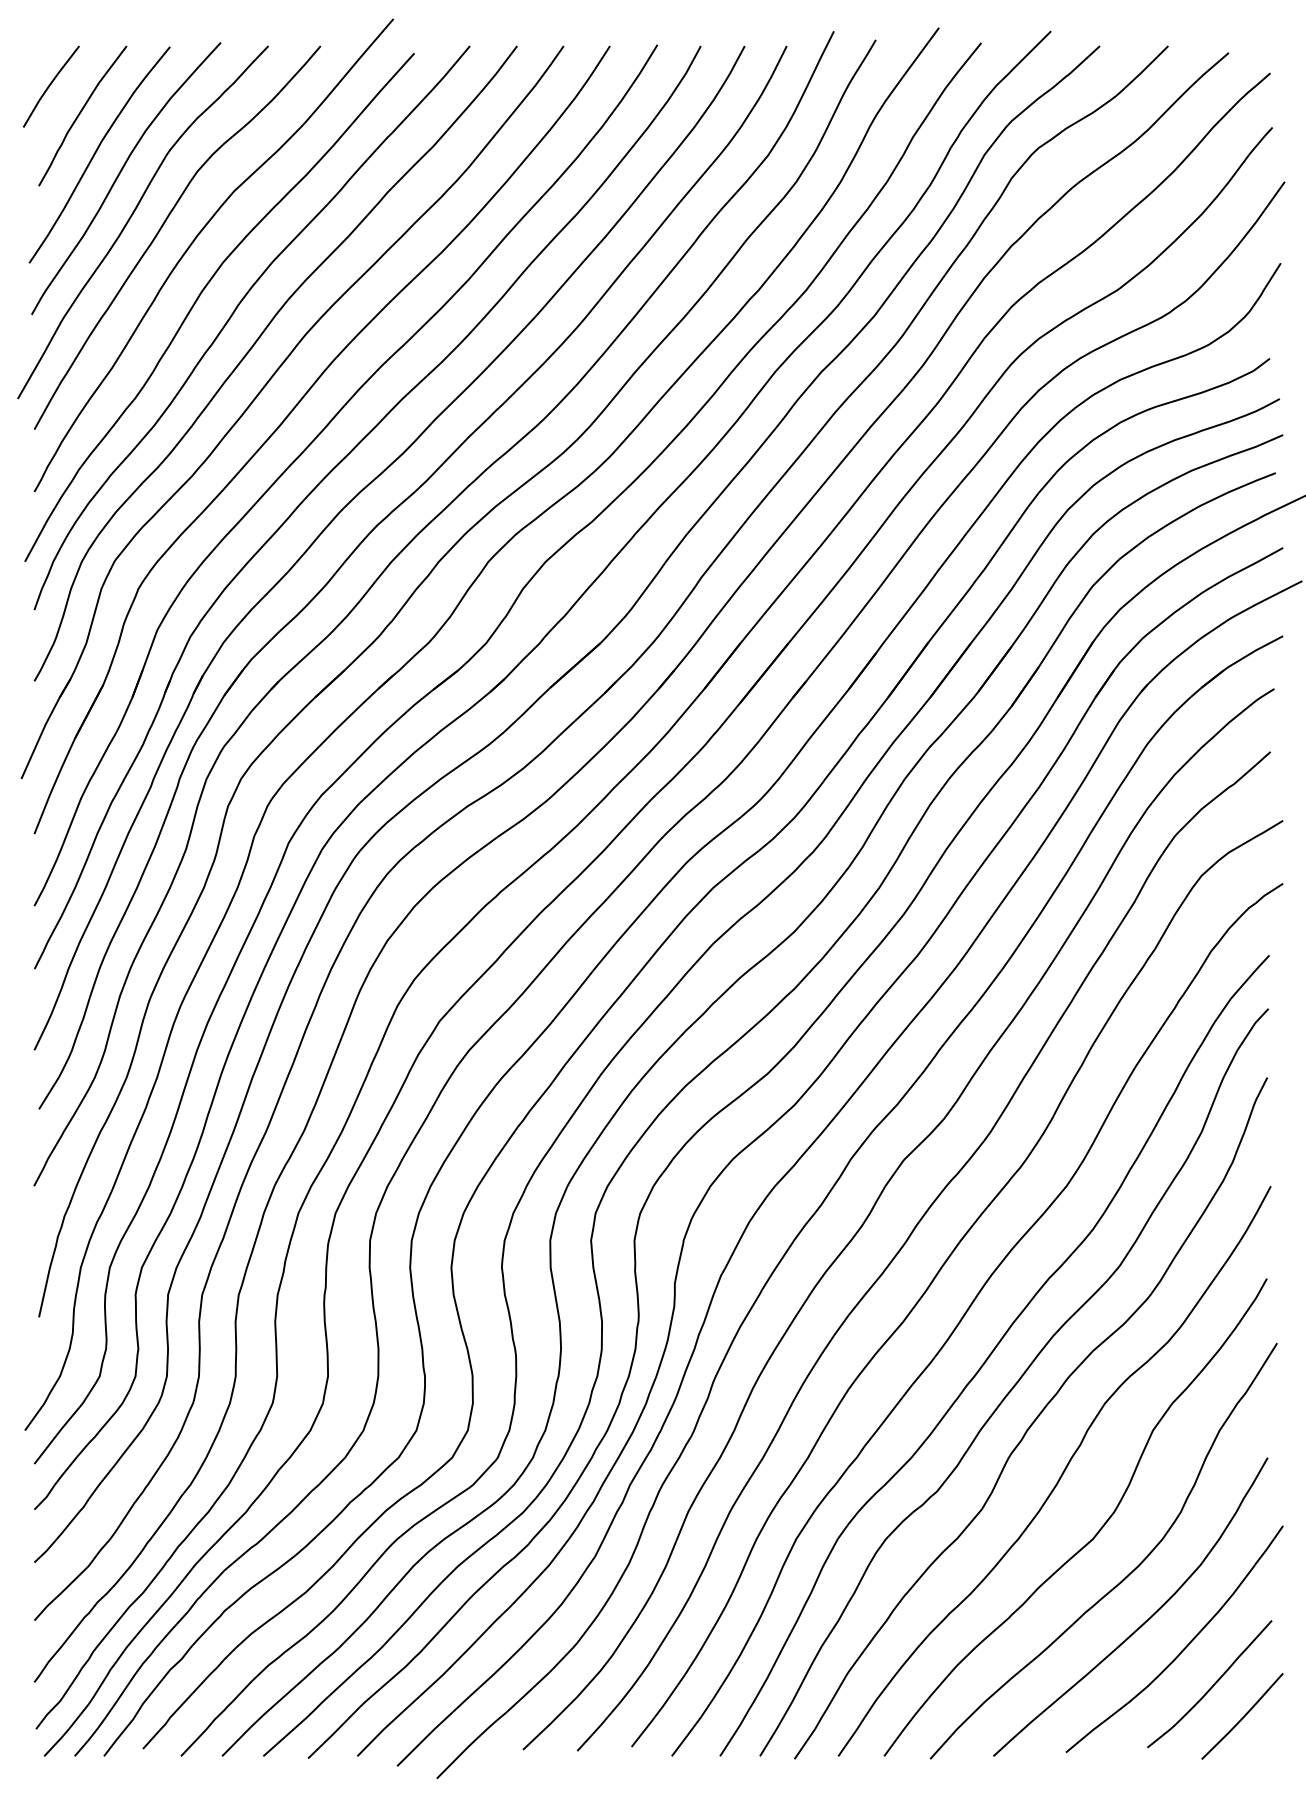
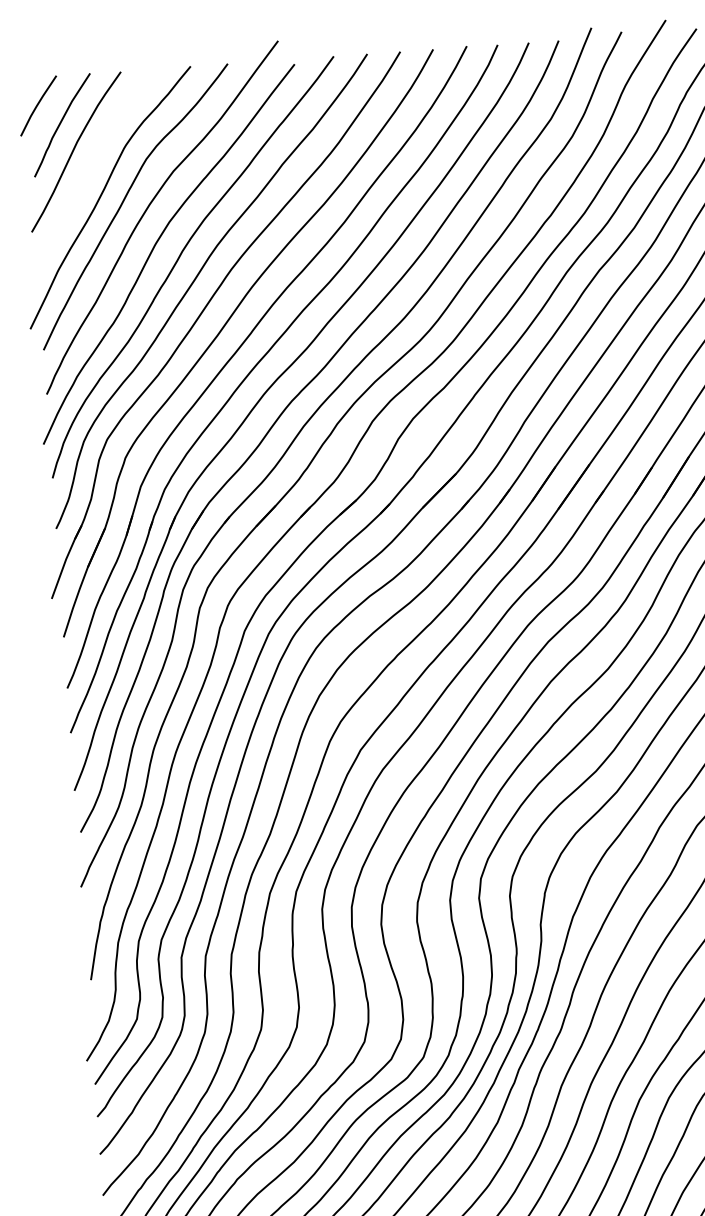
curve: (120, 174) -> (92, 164), removed

